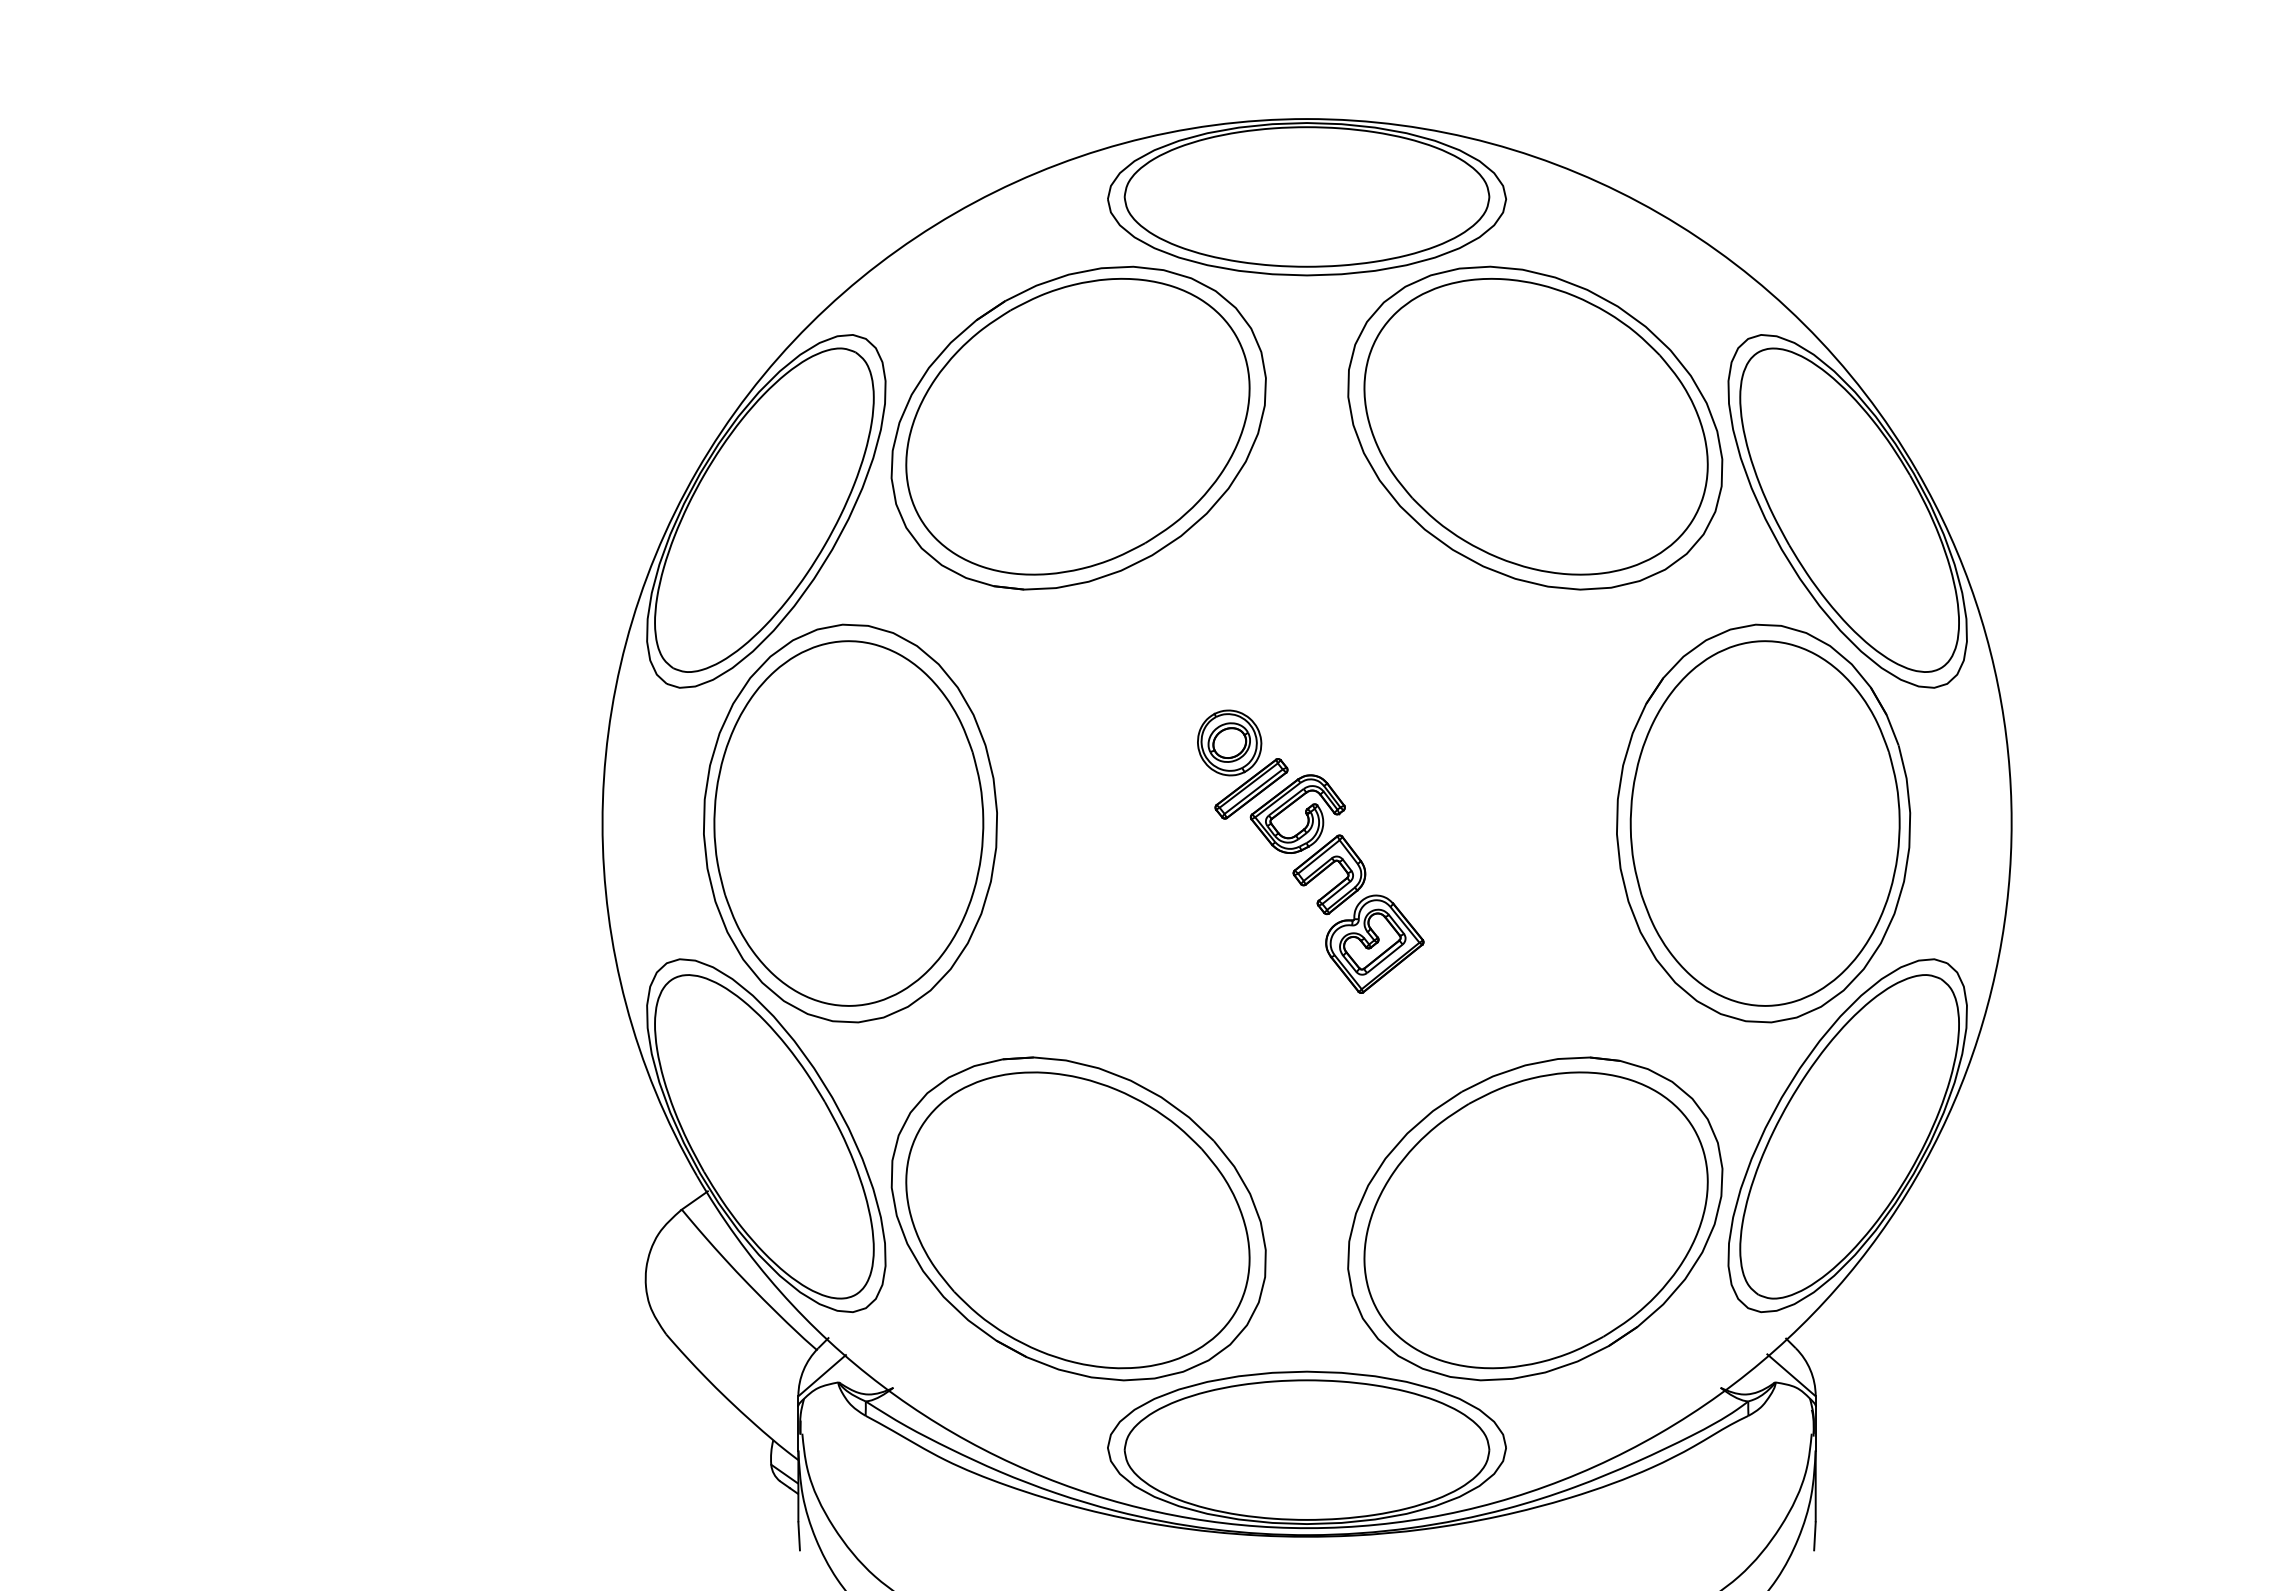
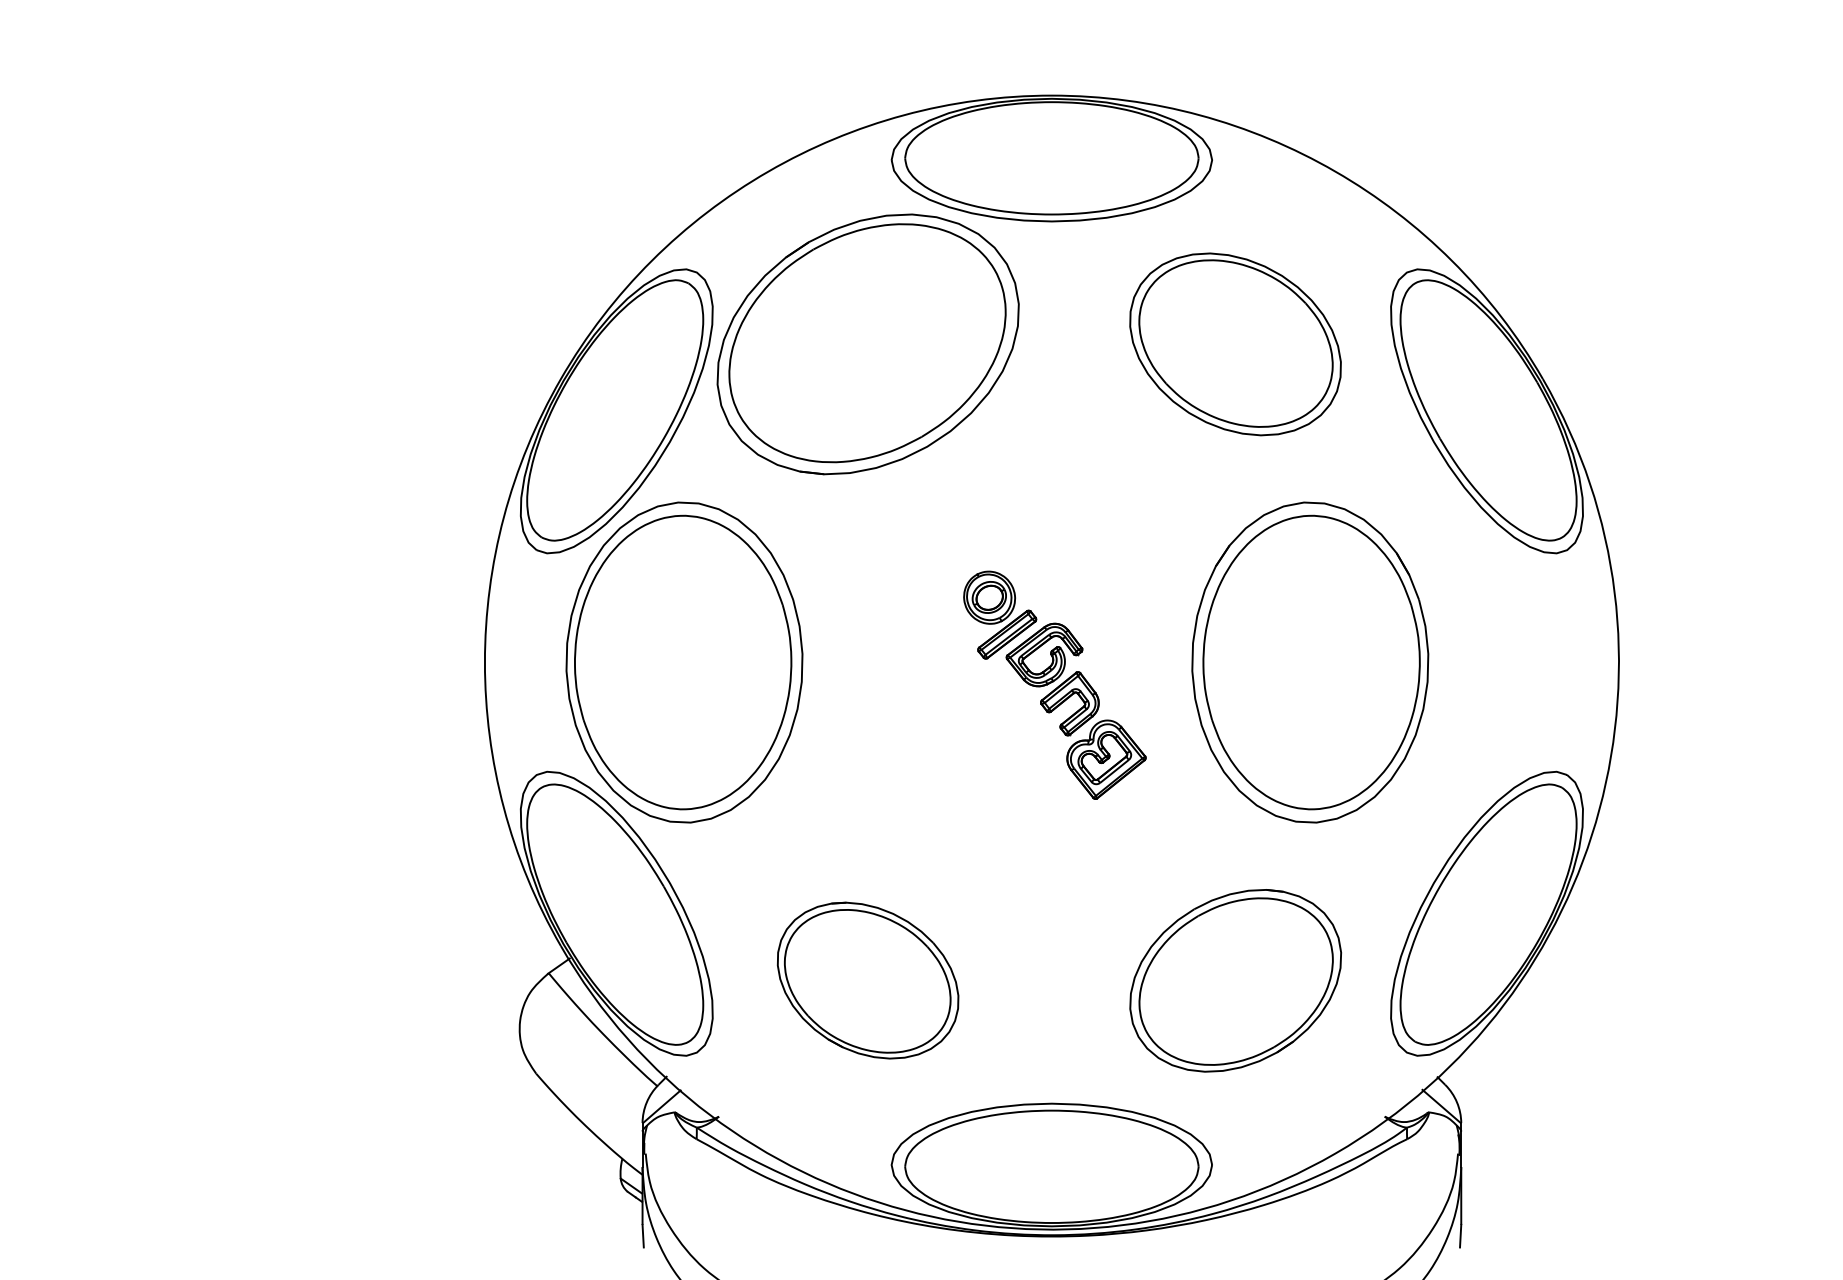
part: (1535, 428) -> (1235, 344), size x0.7
part: (1763, 823) -> (1310, 662), moved
part: (1077, 1218) -> (867, 980), size x0.6
part: (1535, 1218) -> (1235, 980), size x0.7

